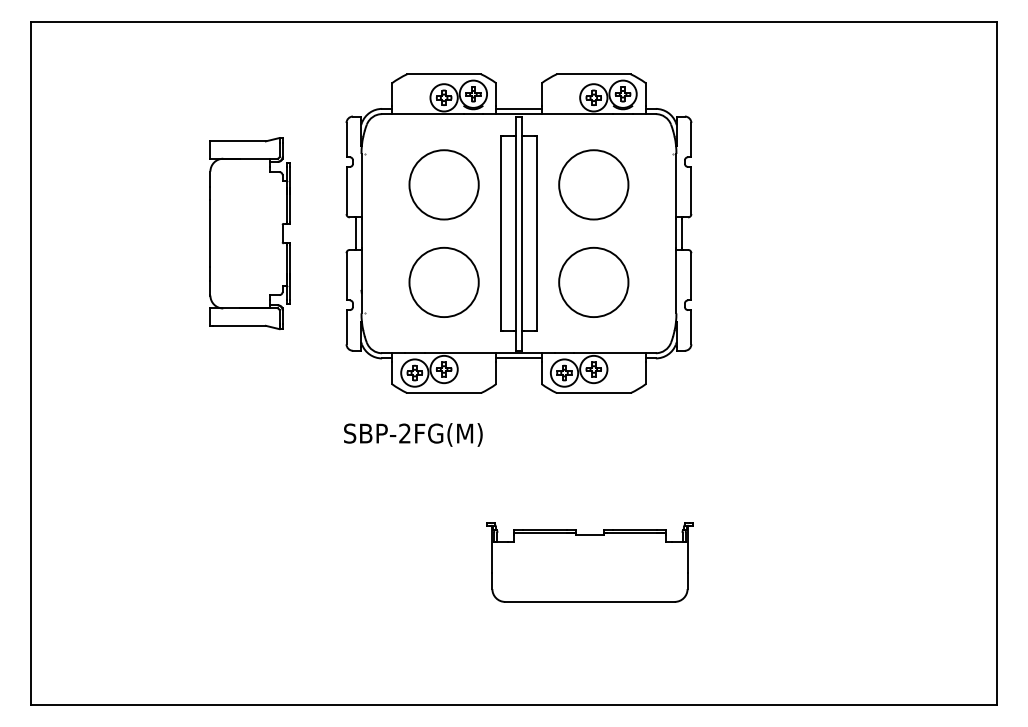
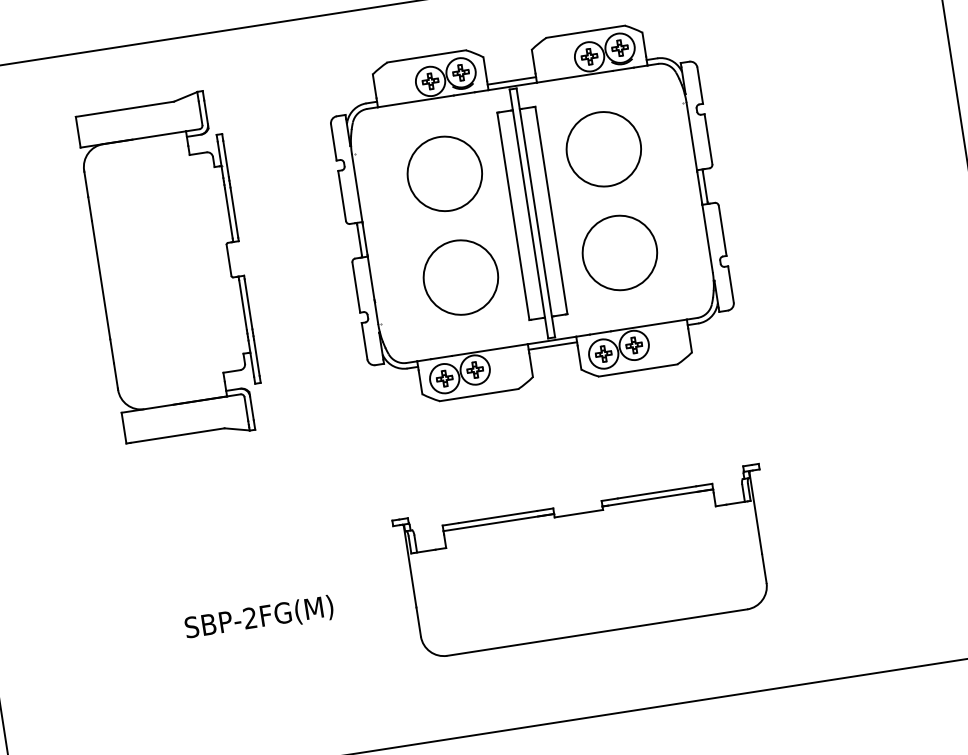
part: (249, 233) -> (170, 269), size x1.67
part: (518, 233) -> (531, 213), moved
text: (413, 434) -> (259, 617), moved
part: (589, 562) -> (585, 562), size x1.67

